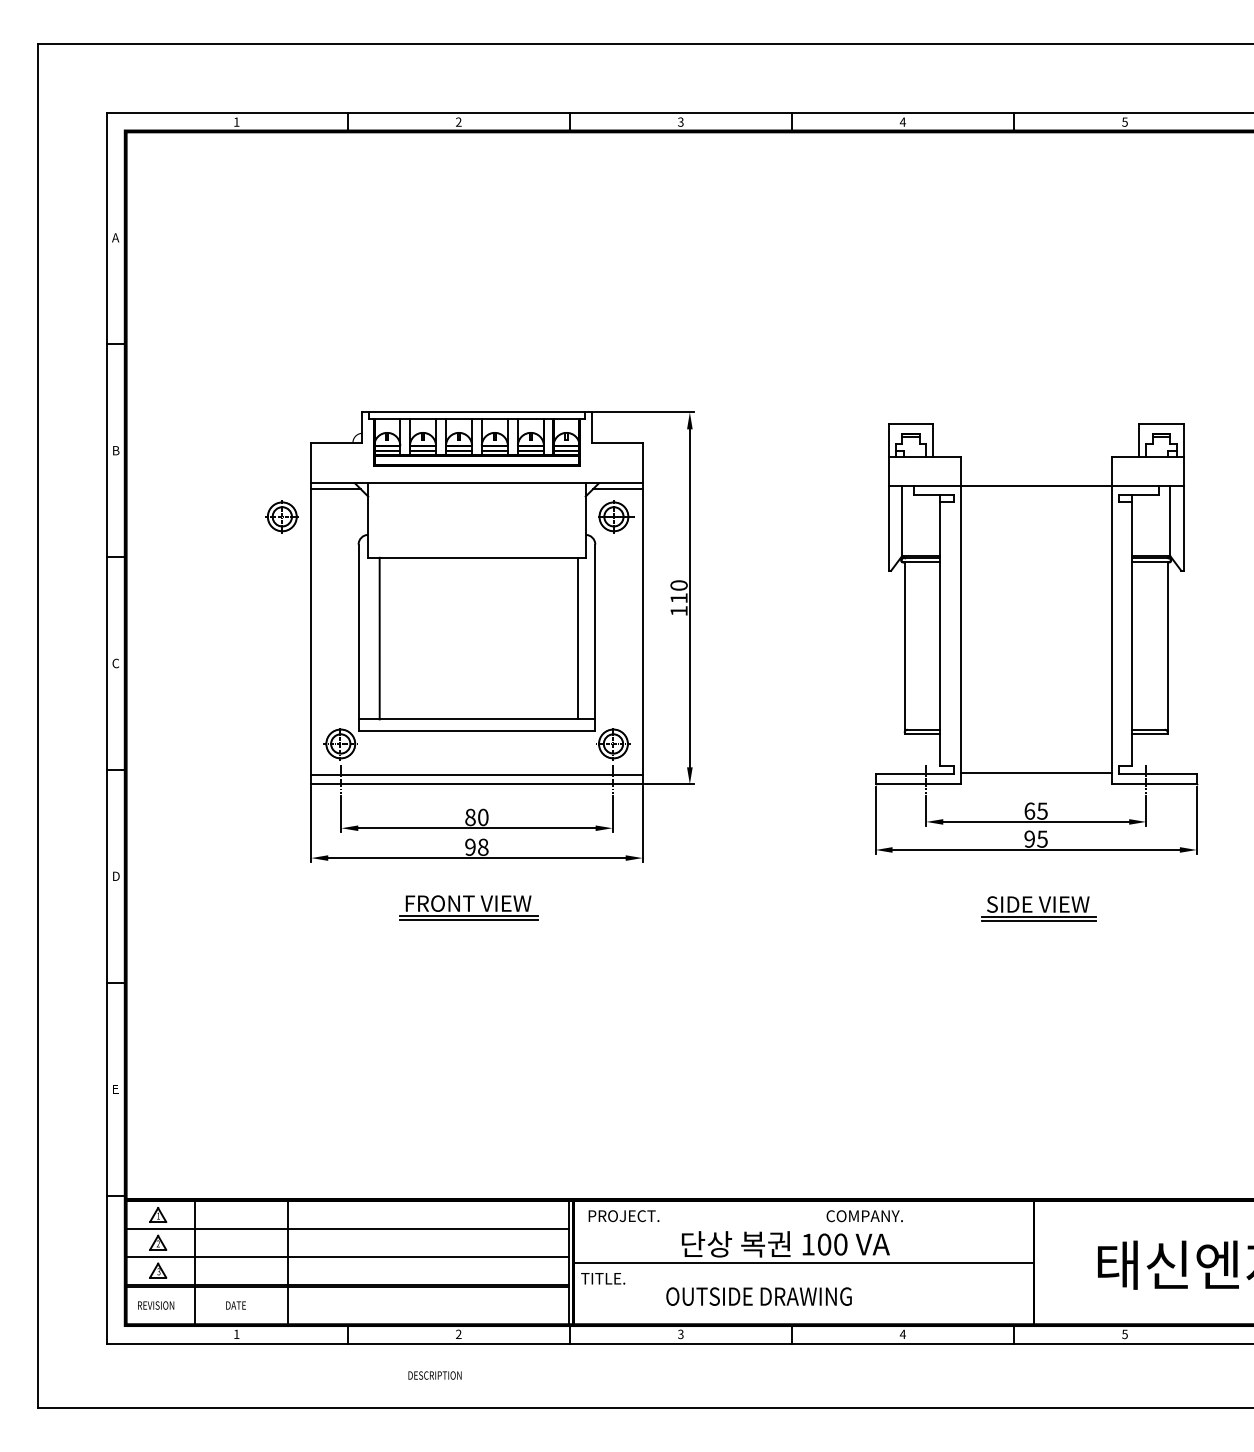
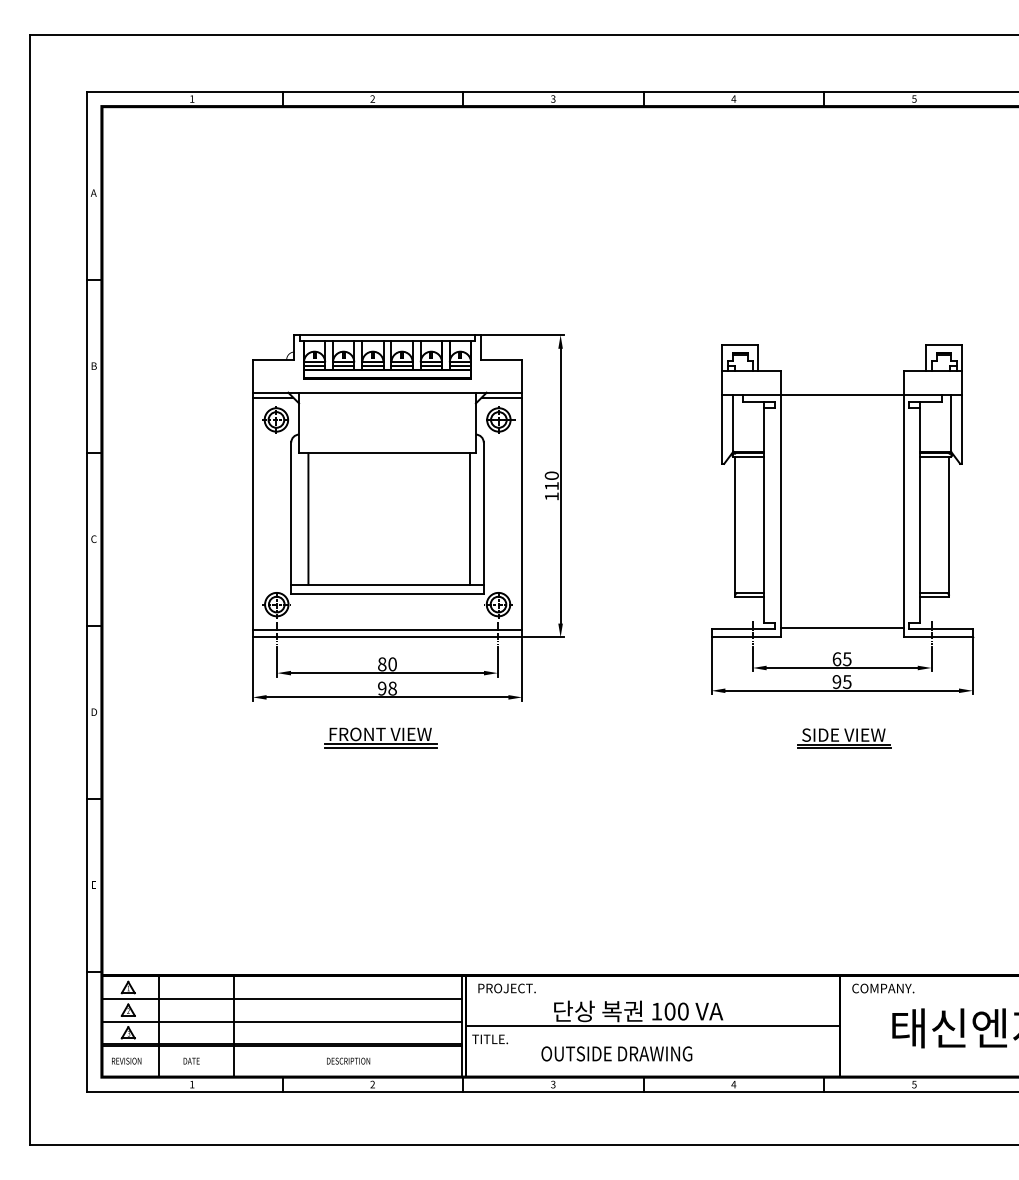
part: (281, 516) -> (275, 419), moved
text: (864, 1216) -> (883, 988), moved
text: (434, 1375) -> (348, 1061), moved

